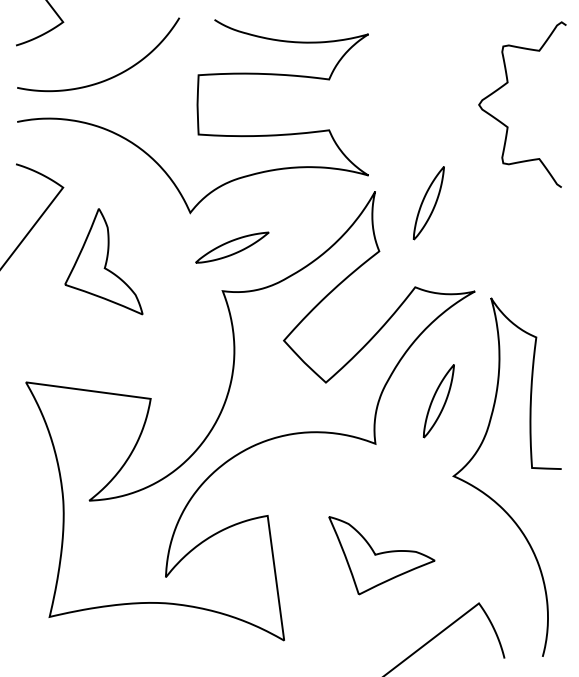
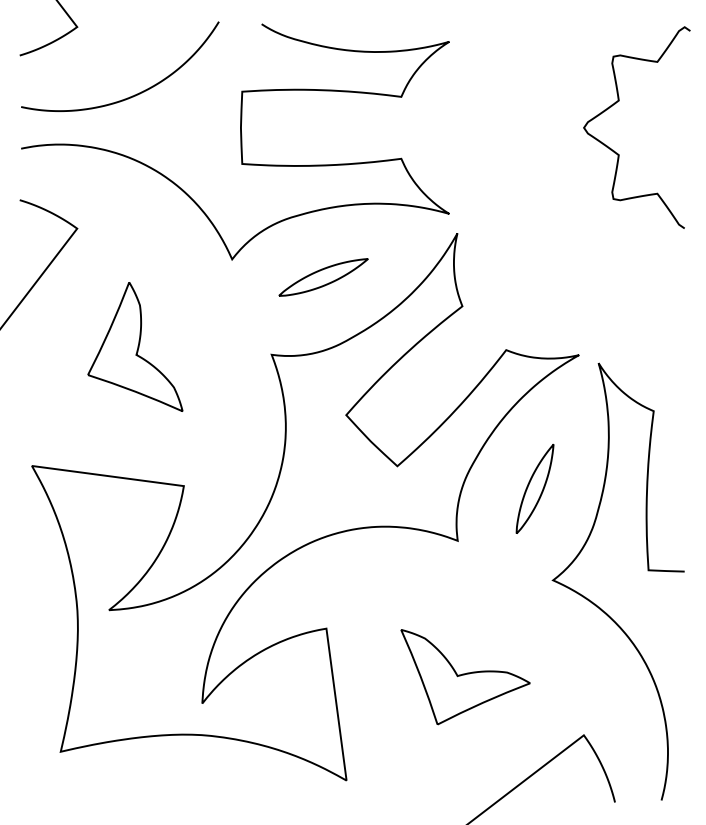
part: (428, 203) -> (522, 248), removed
part: (232, 247) -> (323, 277), moved
part: (103, 261) -> (134, 346), moved

